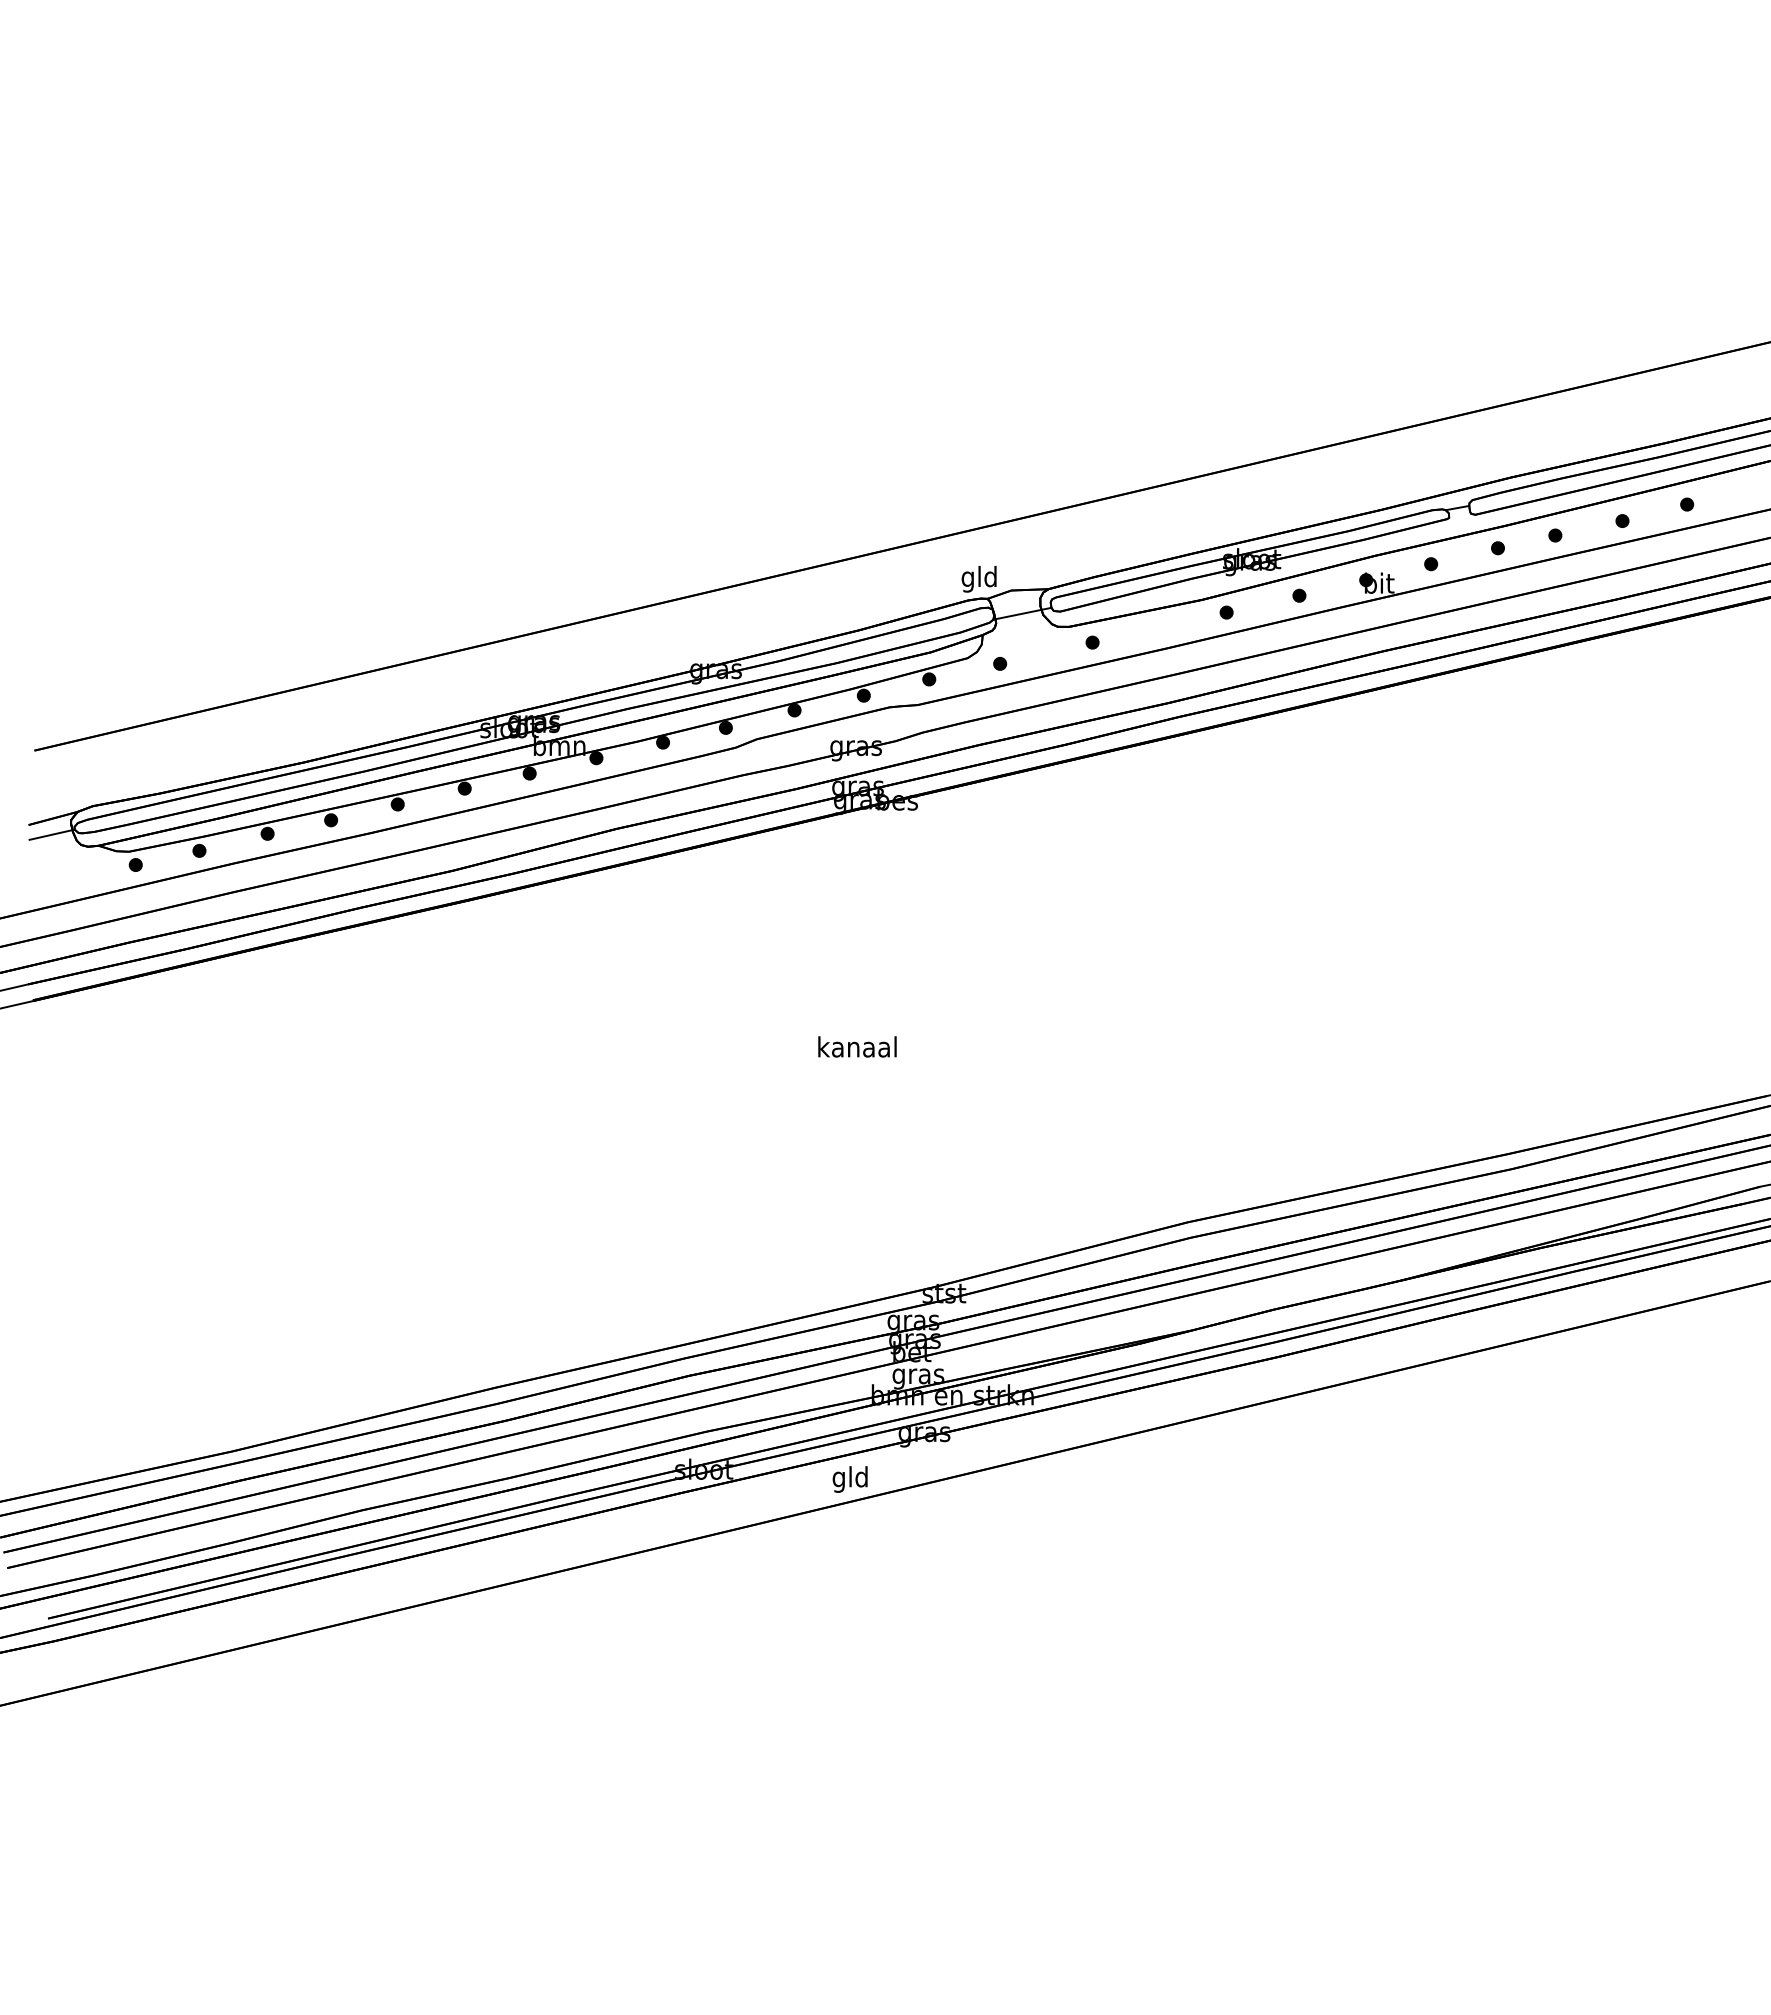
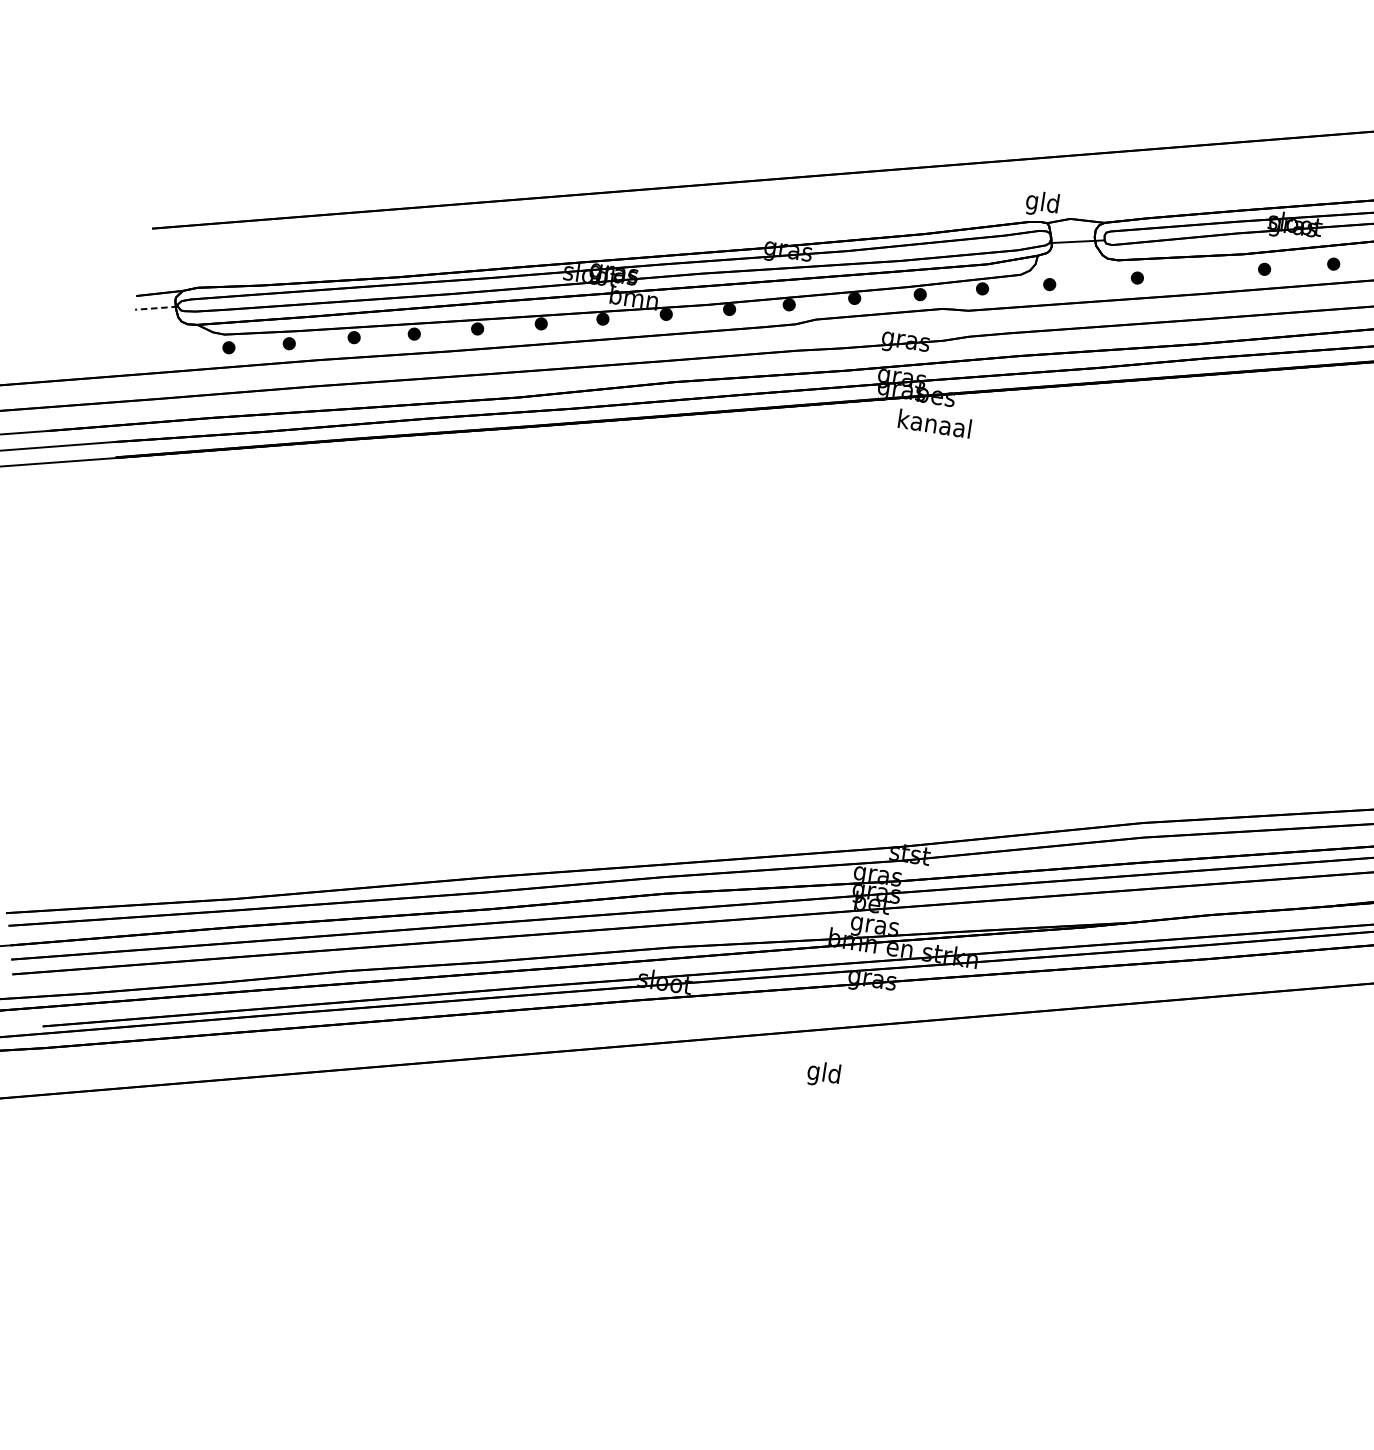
line: (51, 834) -> (155, 307), solid -> dashed
text: (857, 1046) -> (934, 423), moved
text: (849, 1479) -> (823, 1074), moved

